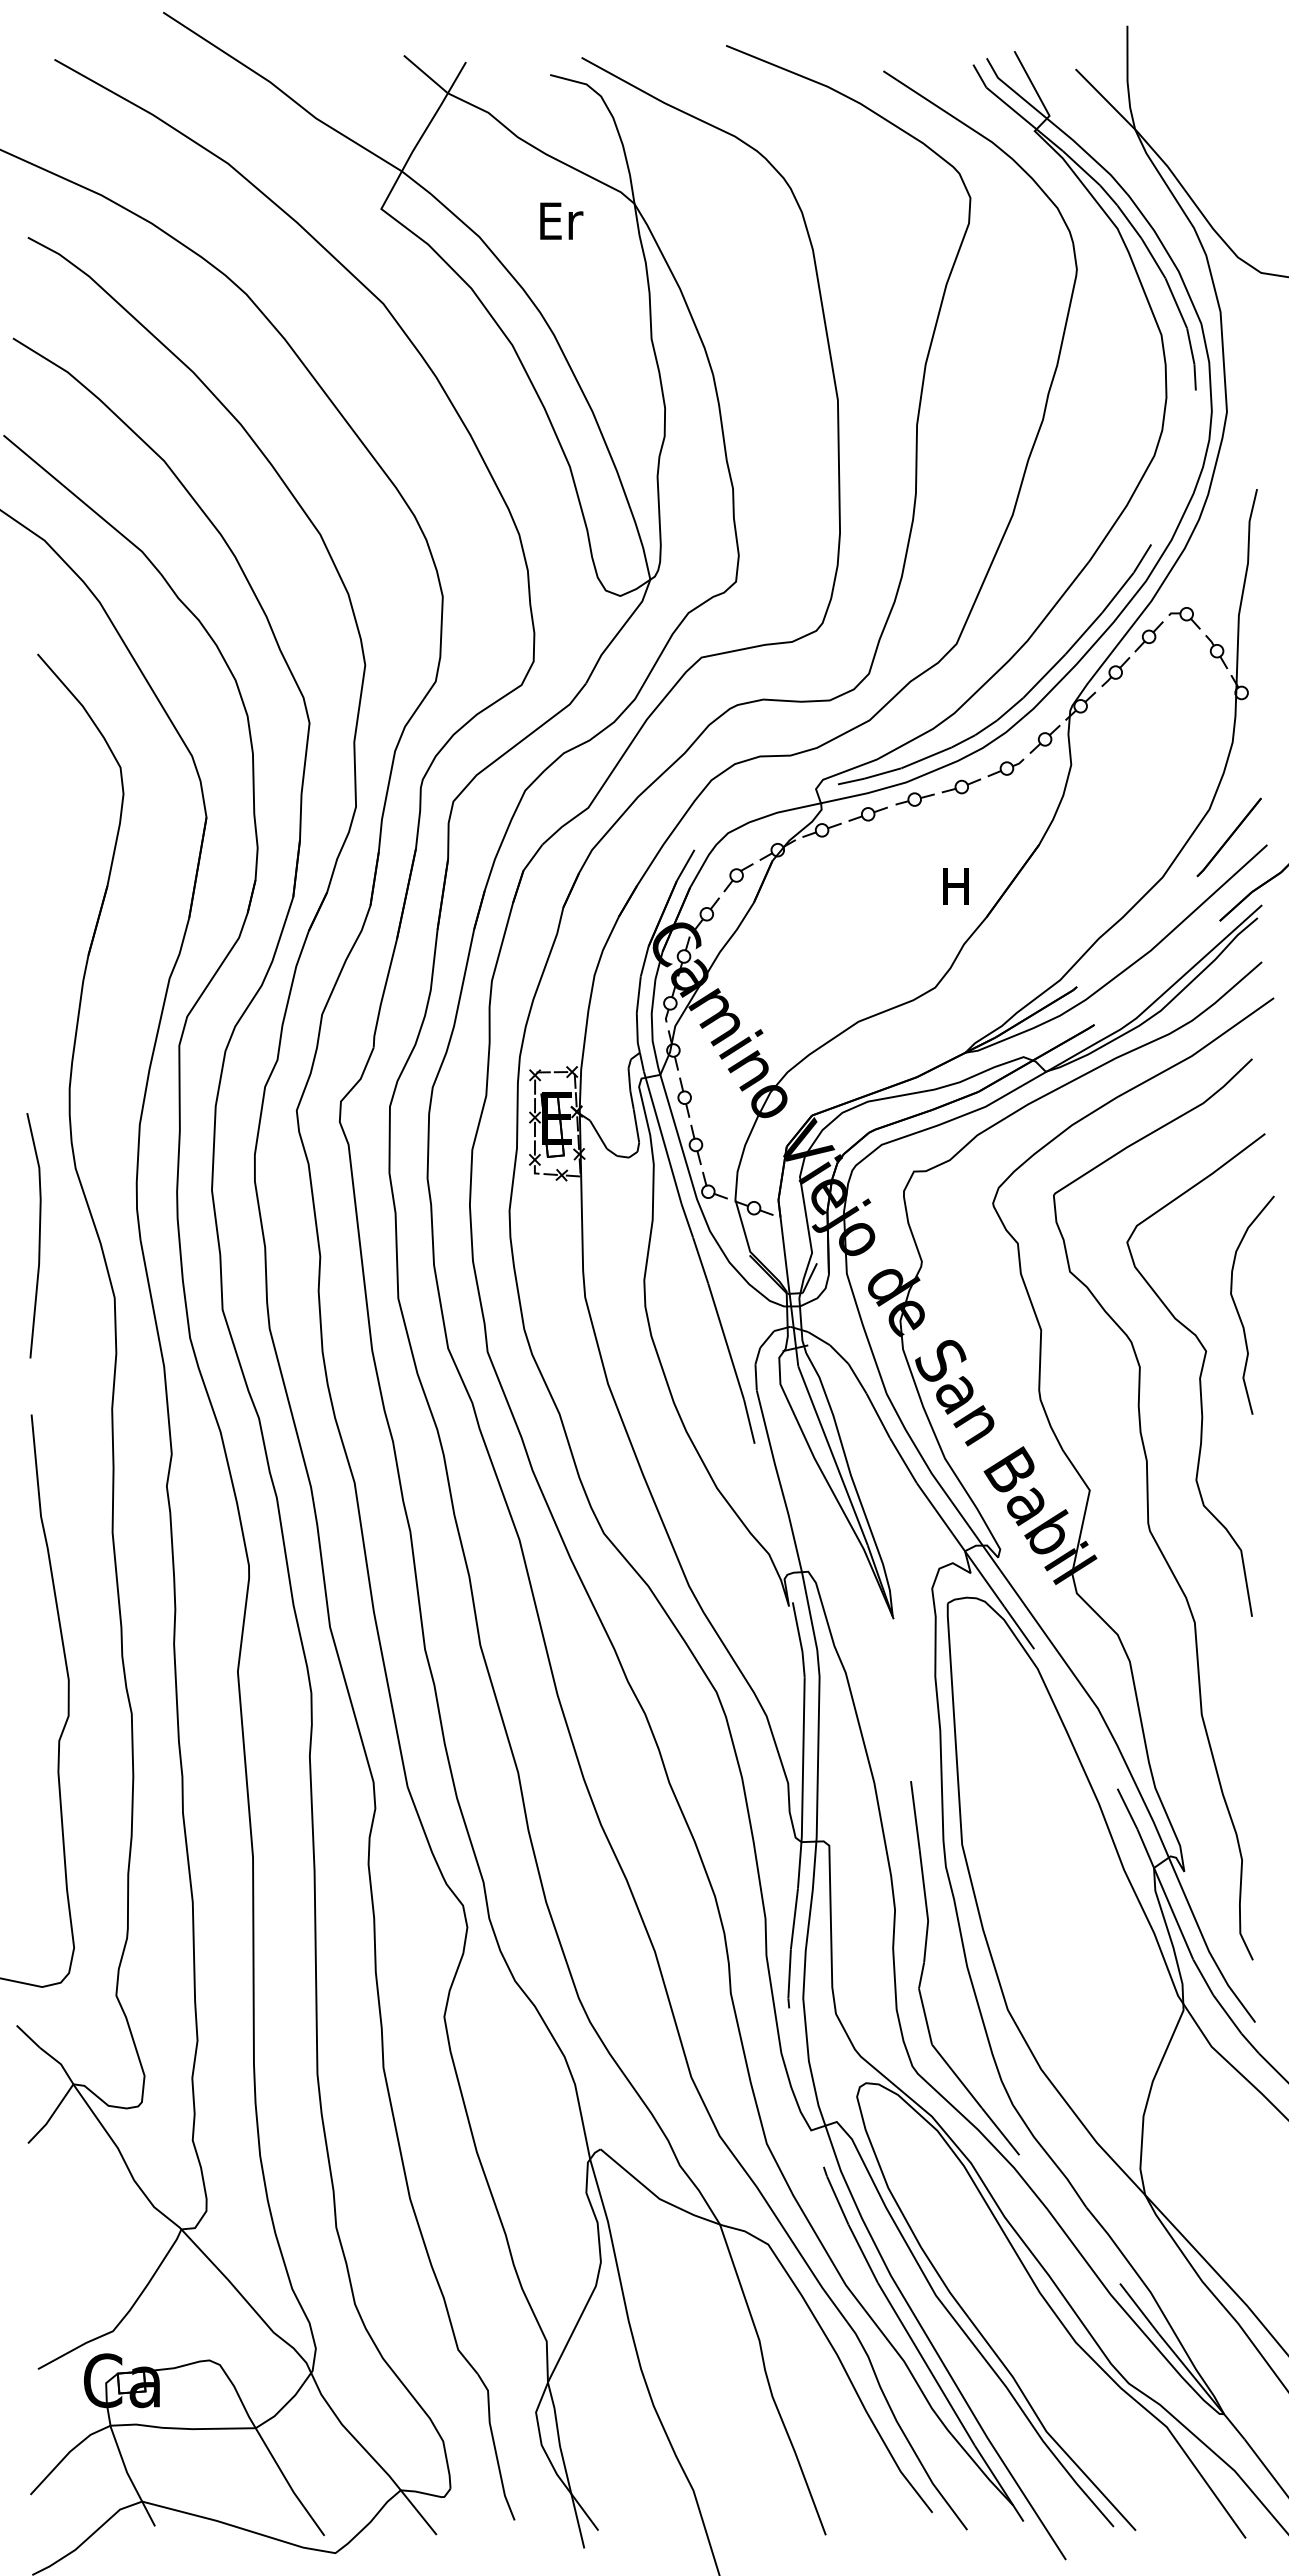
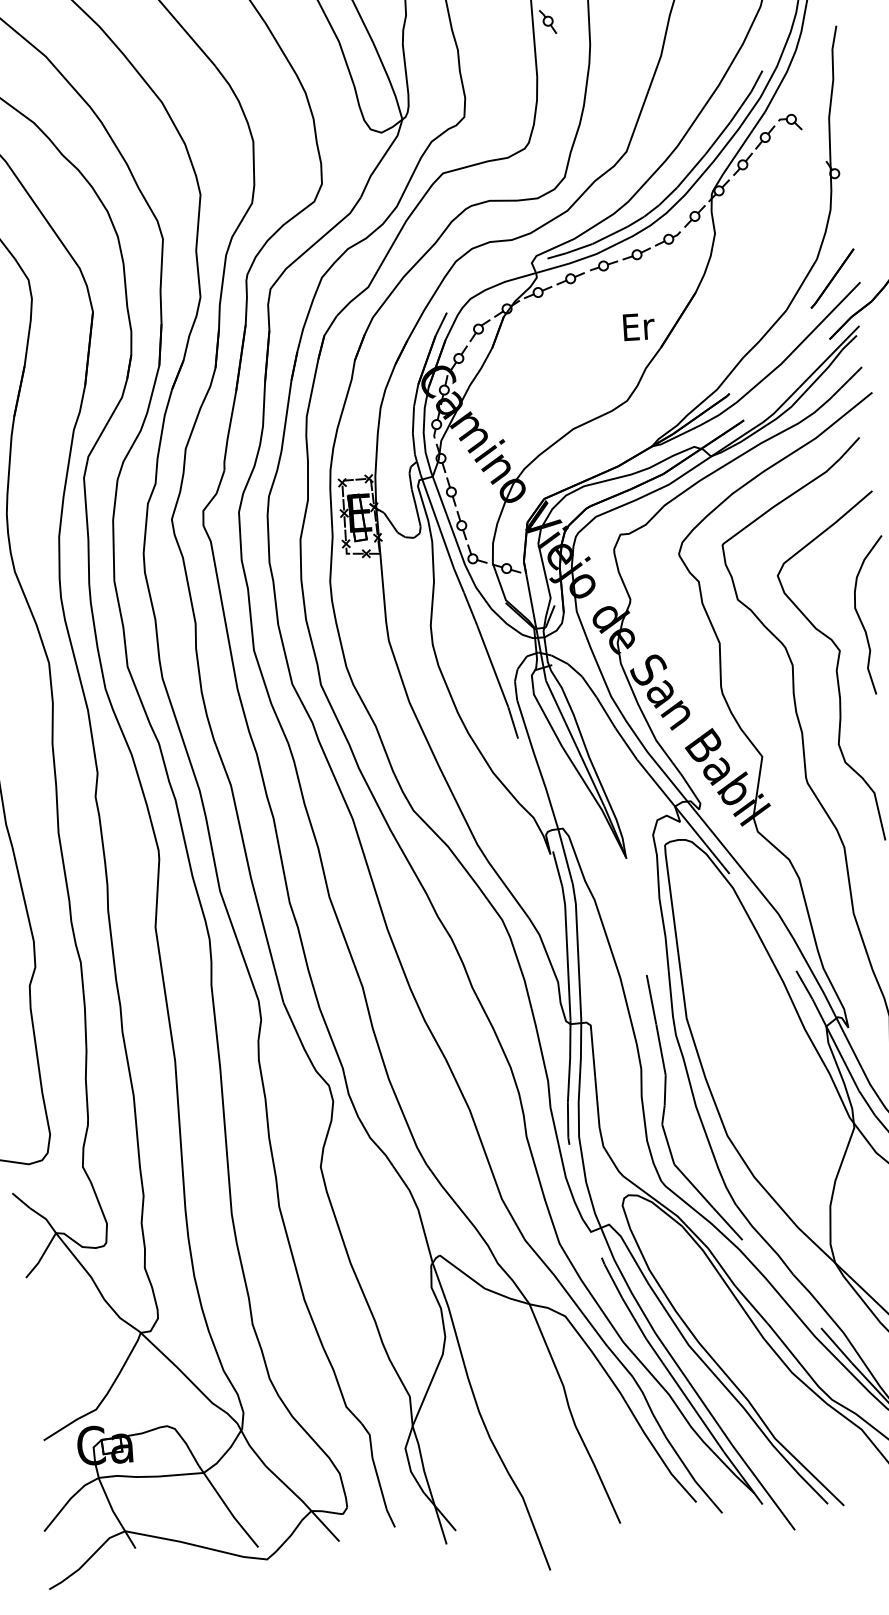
part: (1216, 652) -> (547, 22), moved
text: (957, 886) -> (638, 326), H -> Er

